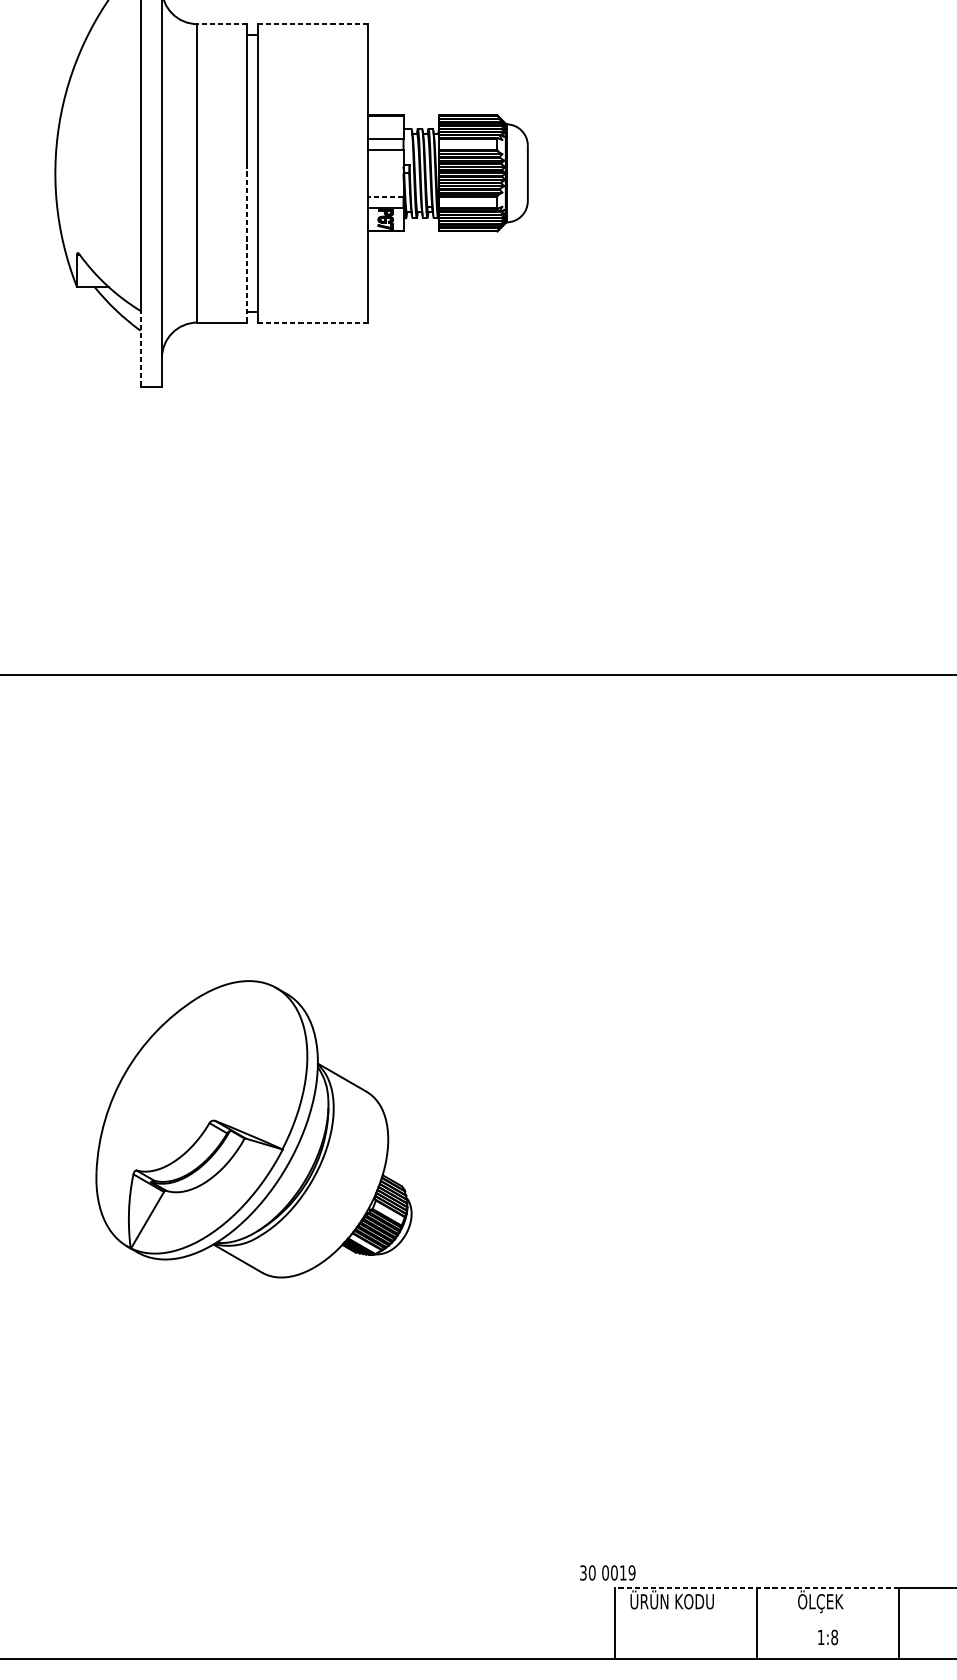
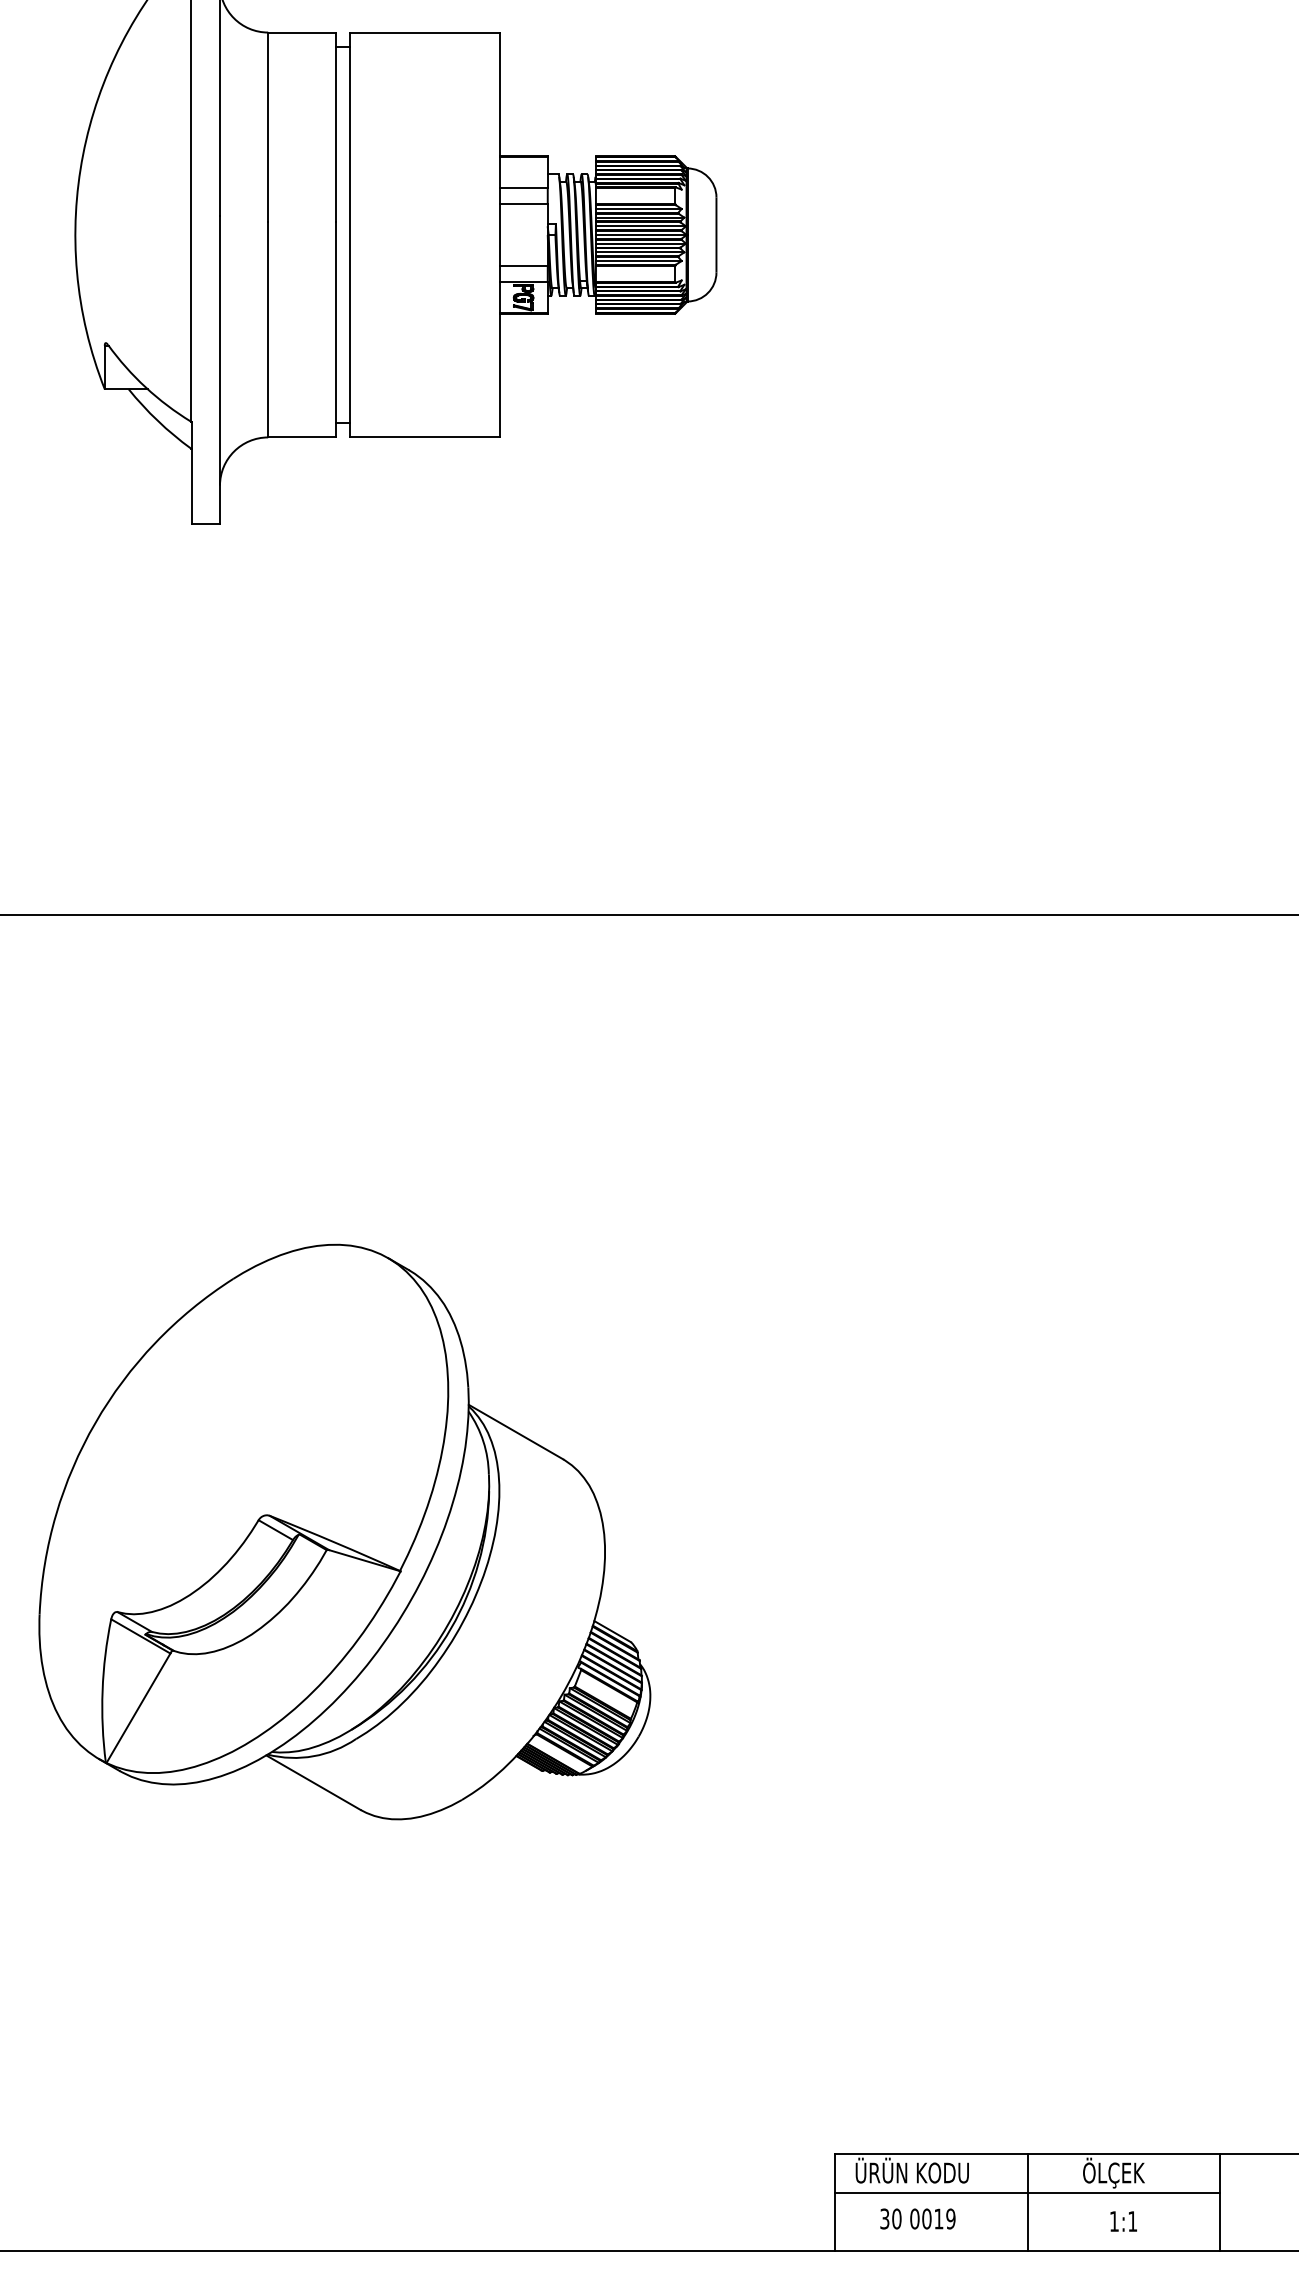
line: (222, 24) -> (301, 32), dashed -> solid
line: (312, 24) -> (424, 32), dashed -> solid
line: (385, 196) -> (523, 266), dashed -> solid
line: (247, 243) -> (335, 329), dashed -> solid
line: (312, 322) -> (424, 437), dashed -> solid
line: (140, 348) -> (191, 472), dashed -> solid
part: (253, 1128) -> (344, 1531), size x1.43
text: (607, 1572) -> (917, 2218), moved
line: (757, 1588) -> (1027, 2154), dashed -> solid
line: (757, 1616) -> (1027, 2192), added
text: (834, 1637) -> (1132, 2221), 1:8 -> 1:1

